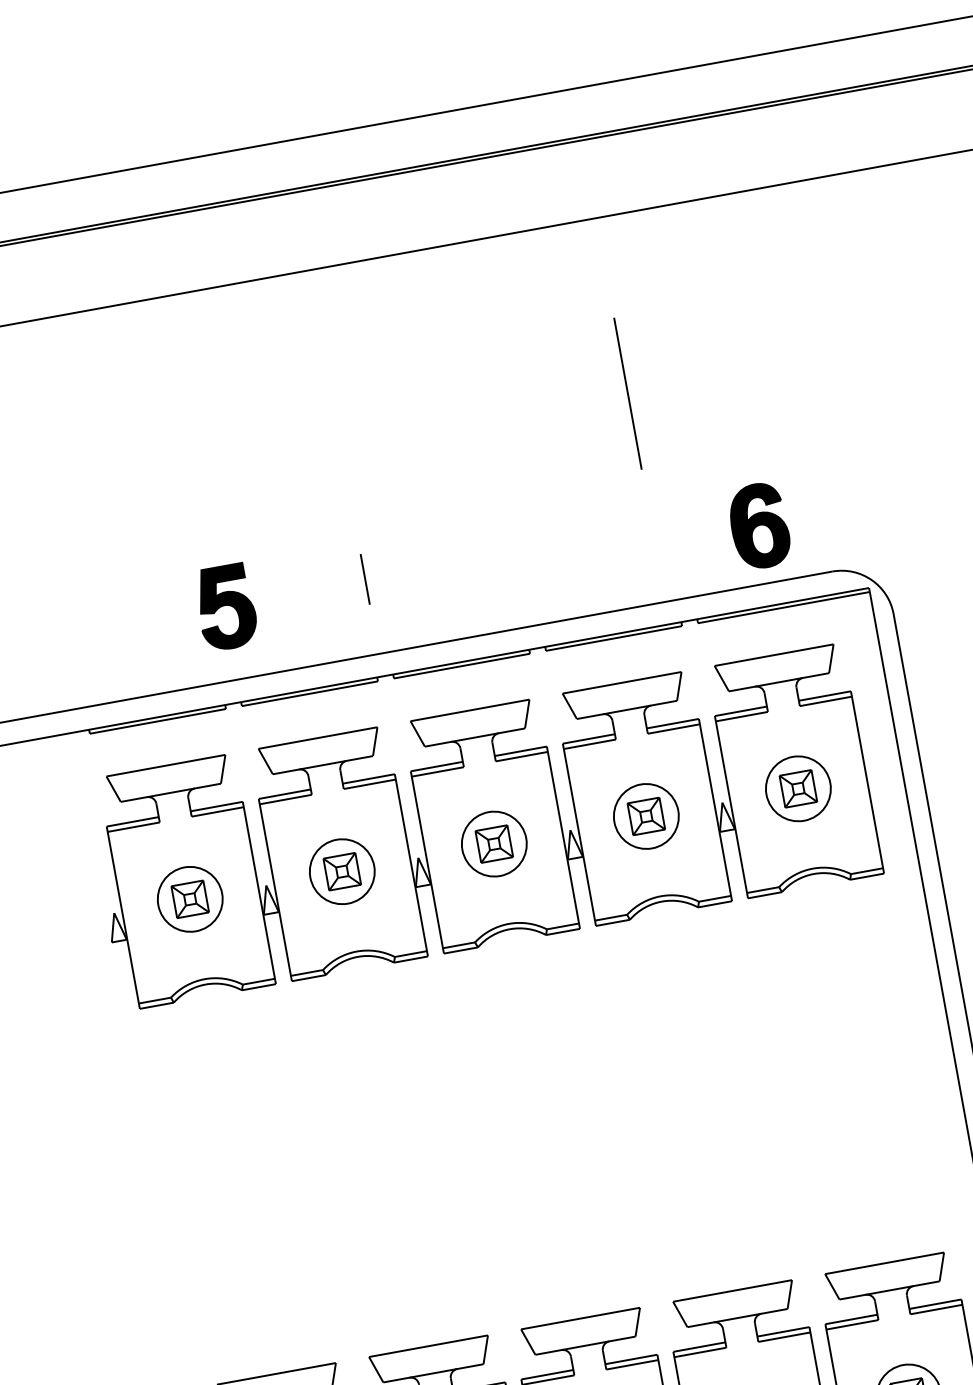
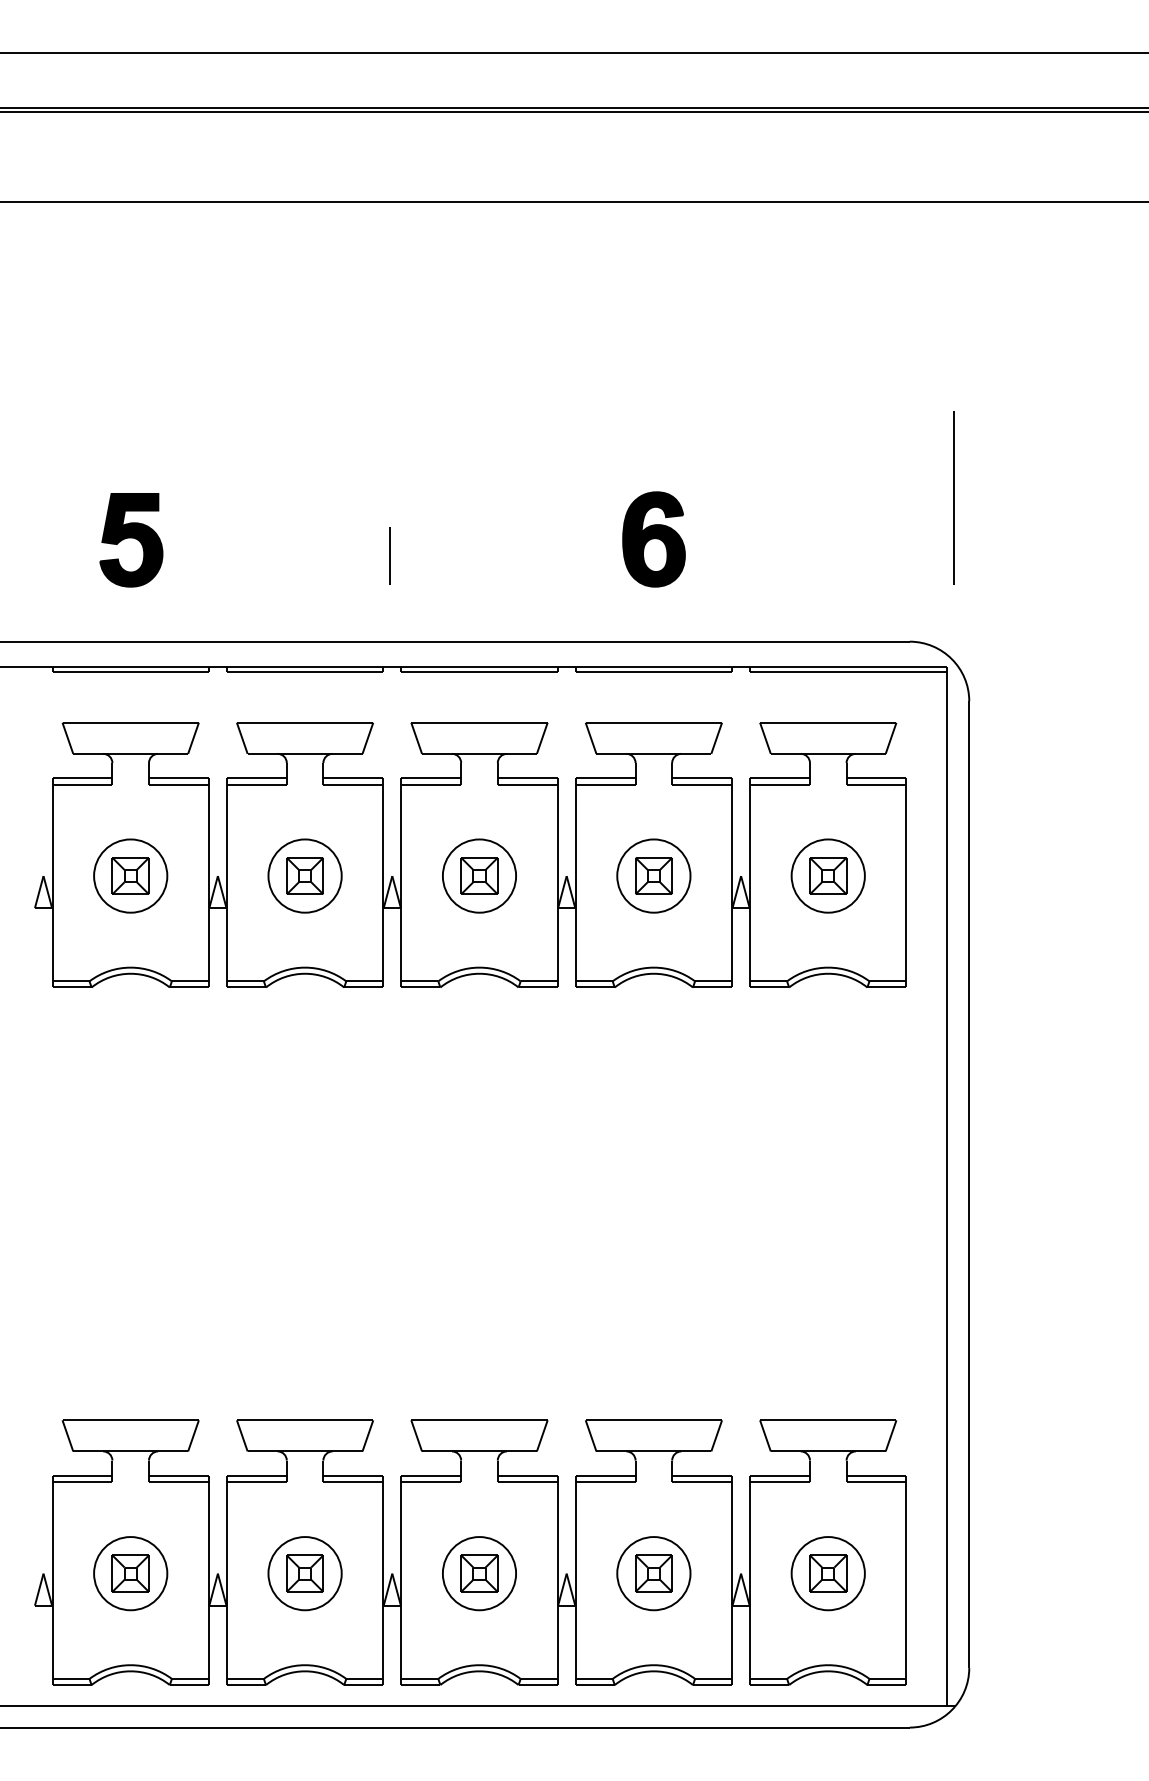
line: (627, 393) -> (953, 497), moved
part: (758, 526) -> (653, 539), moved
part: (226, 607) -> (131, 540), moved

